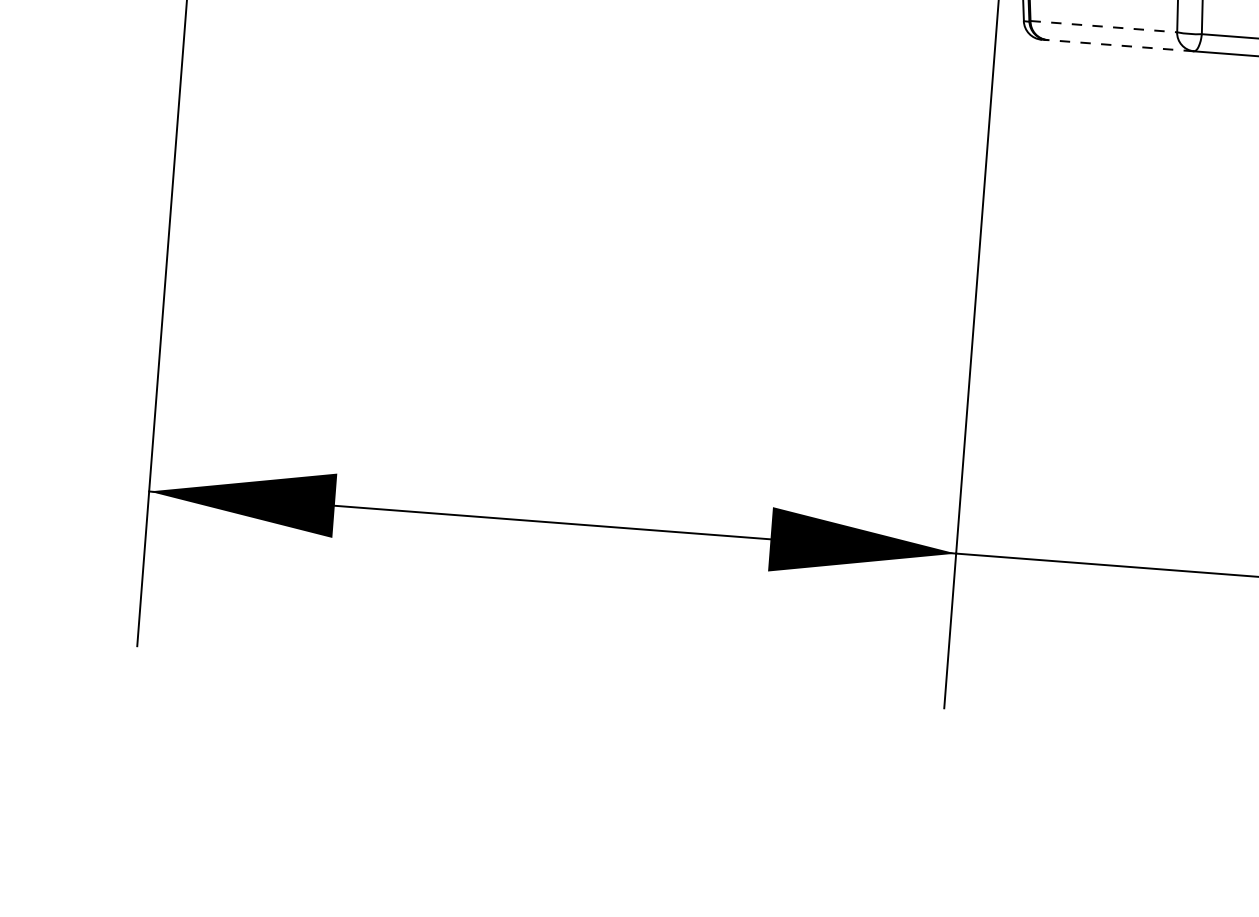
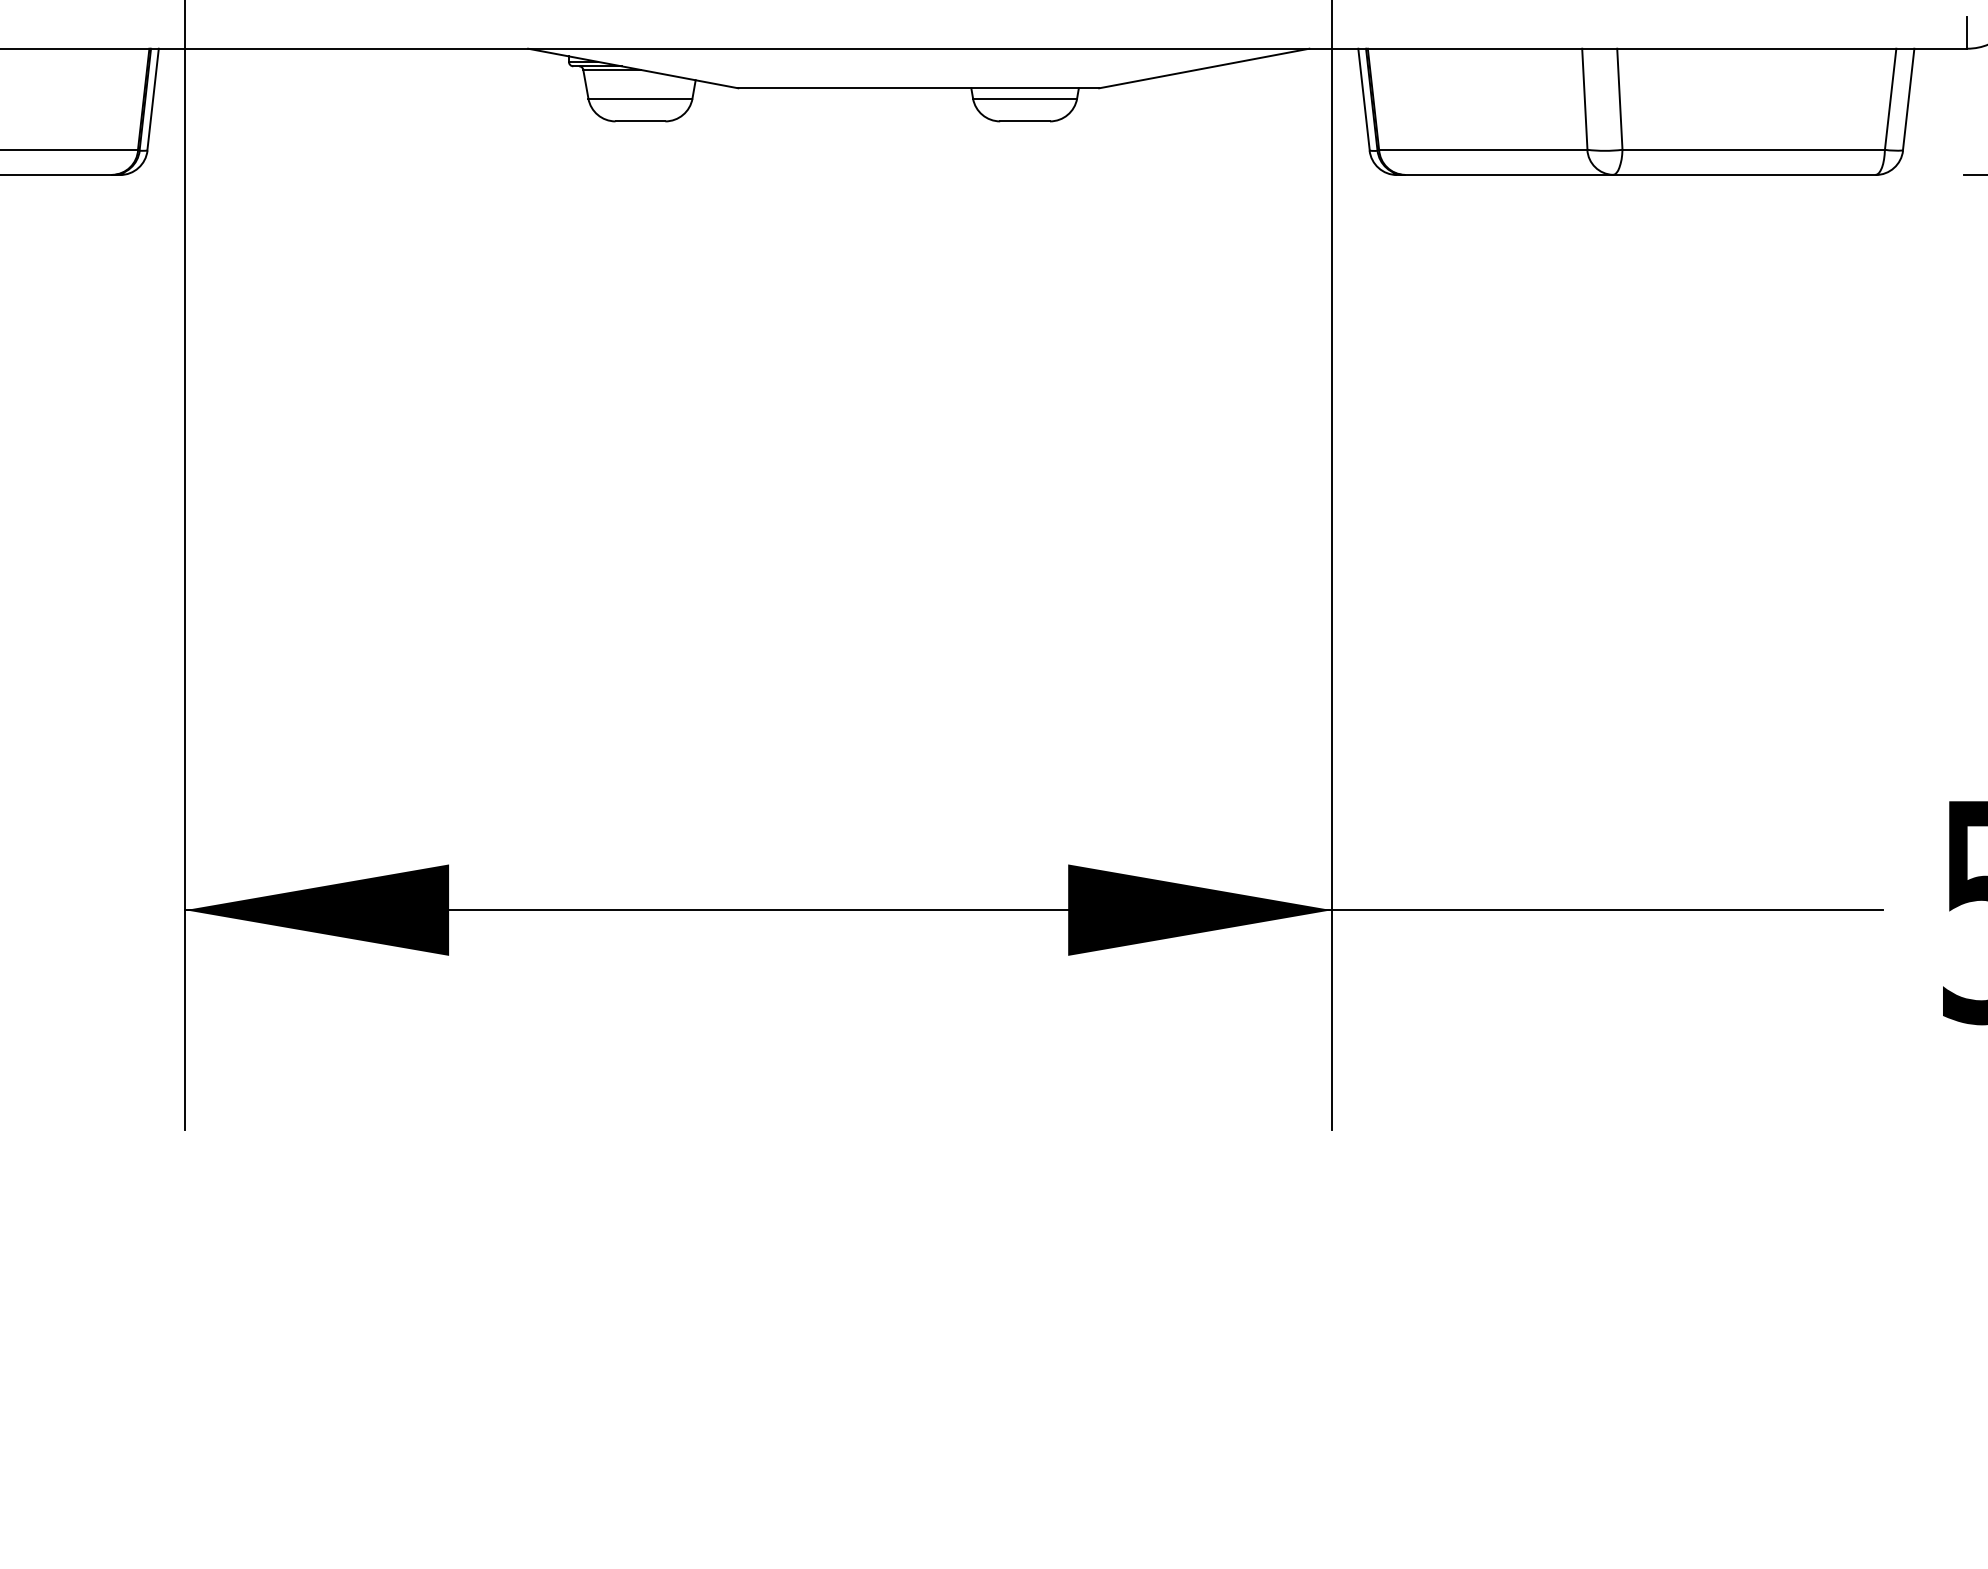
line: (1104, 26) -> (1483, 149), dashed -> solid
line: (1120, 45) -> (1508, 174), dashed -> solid

